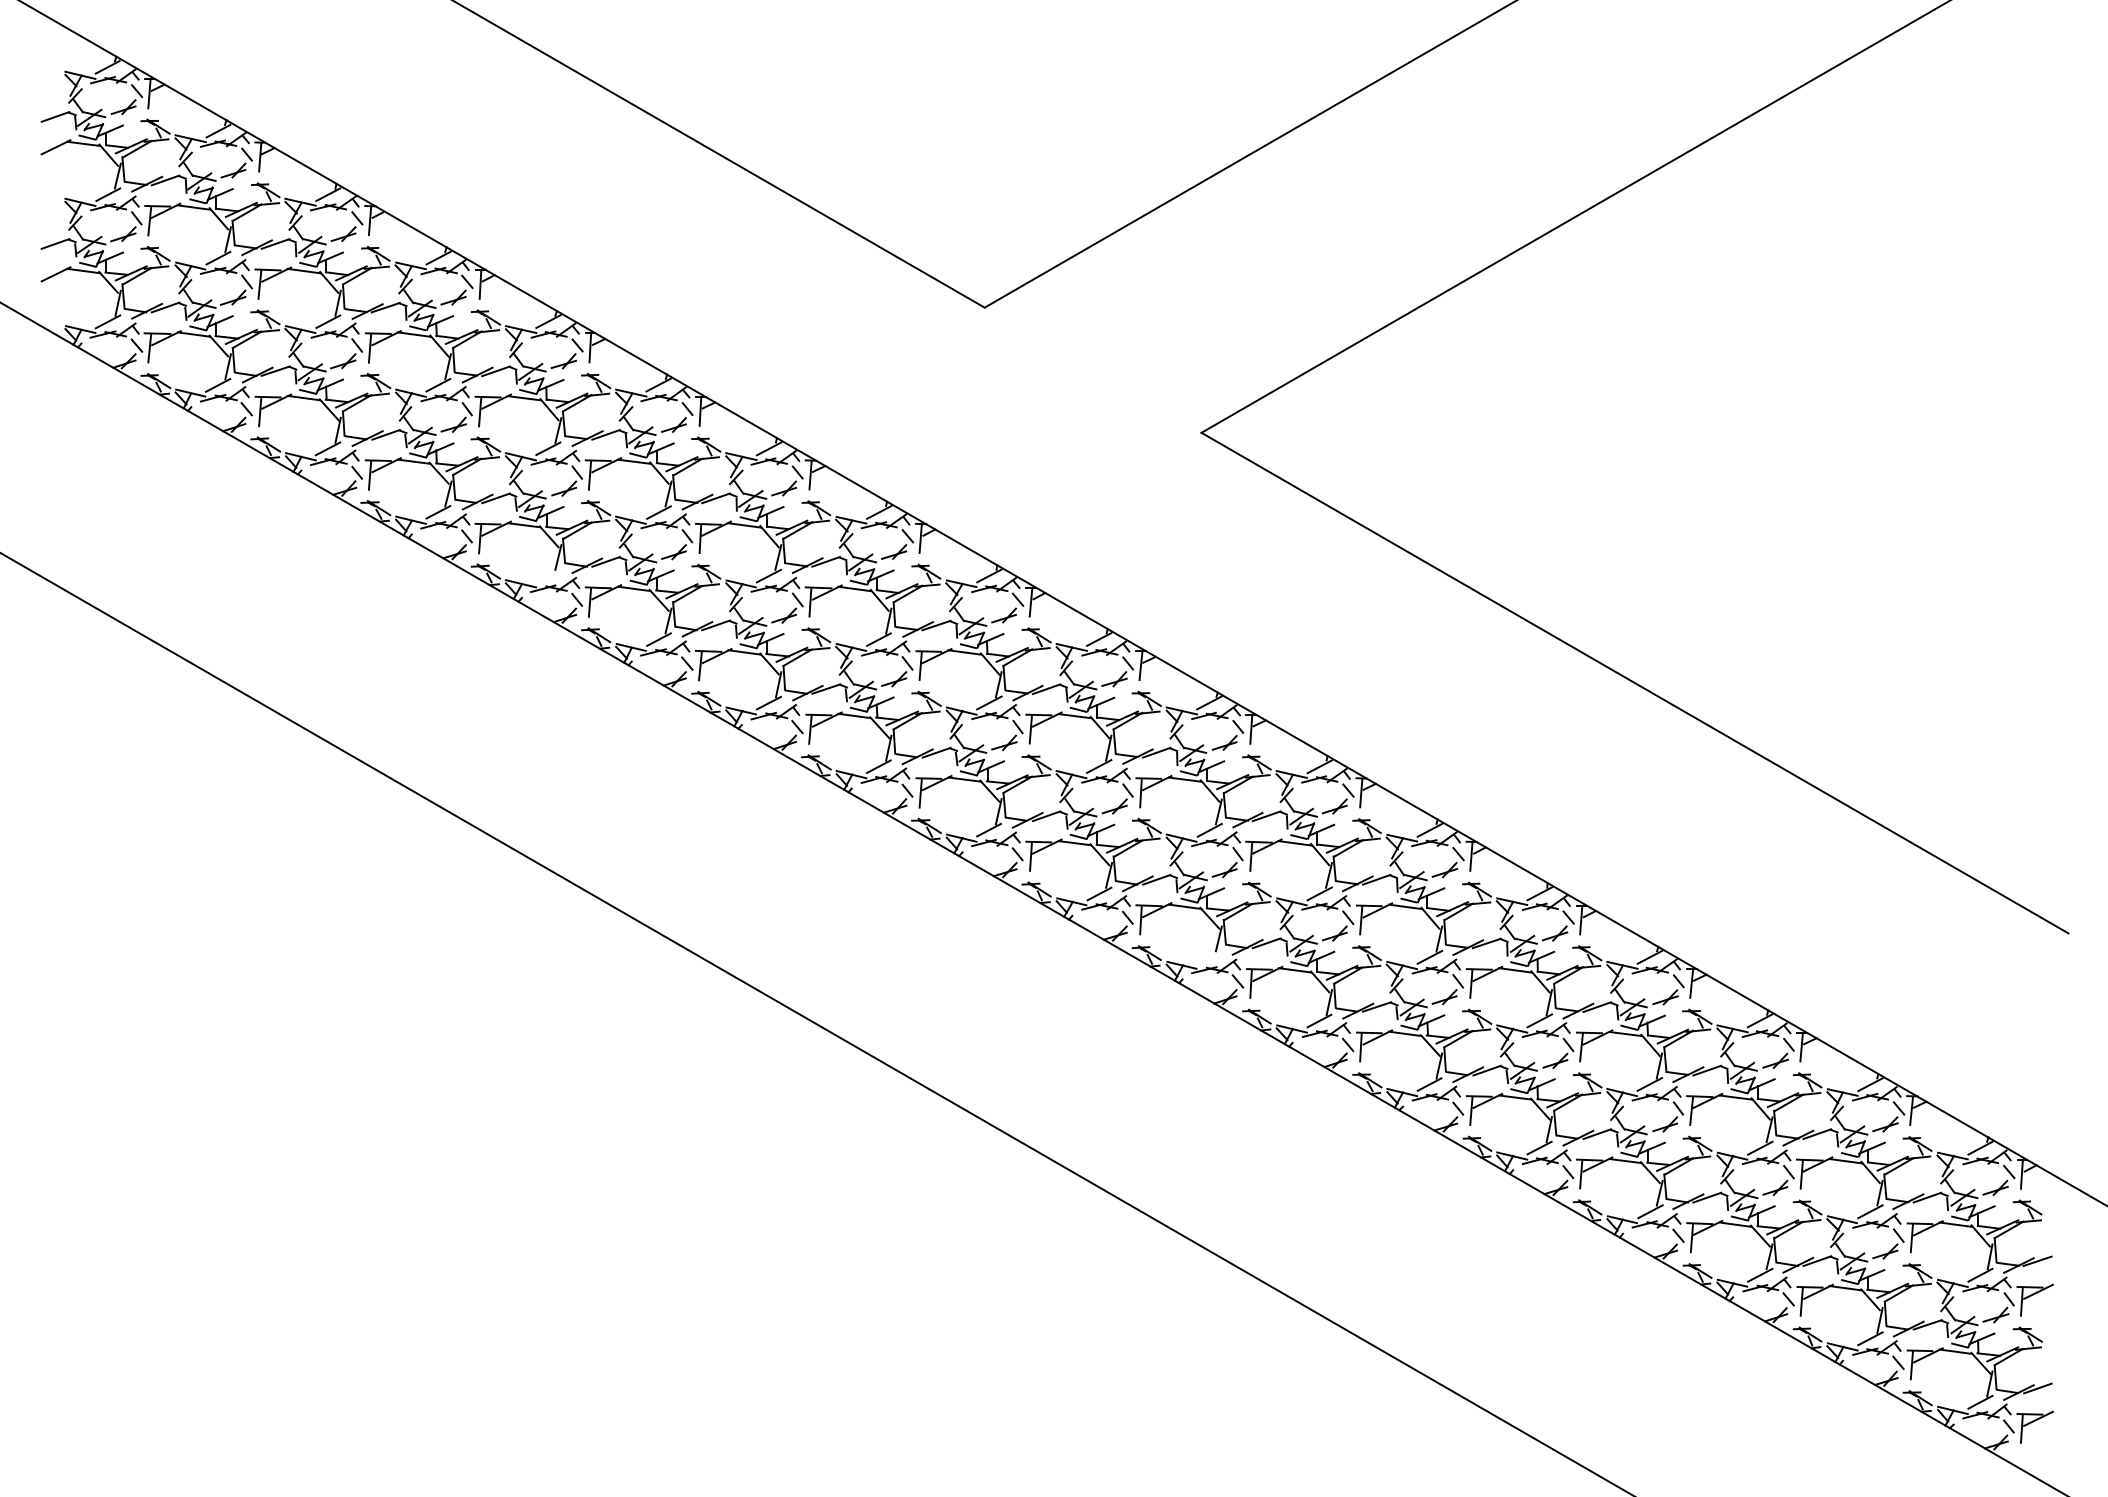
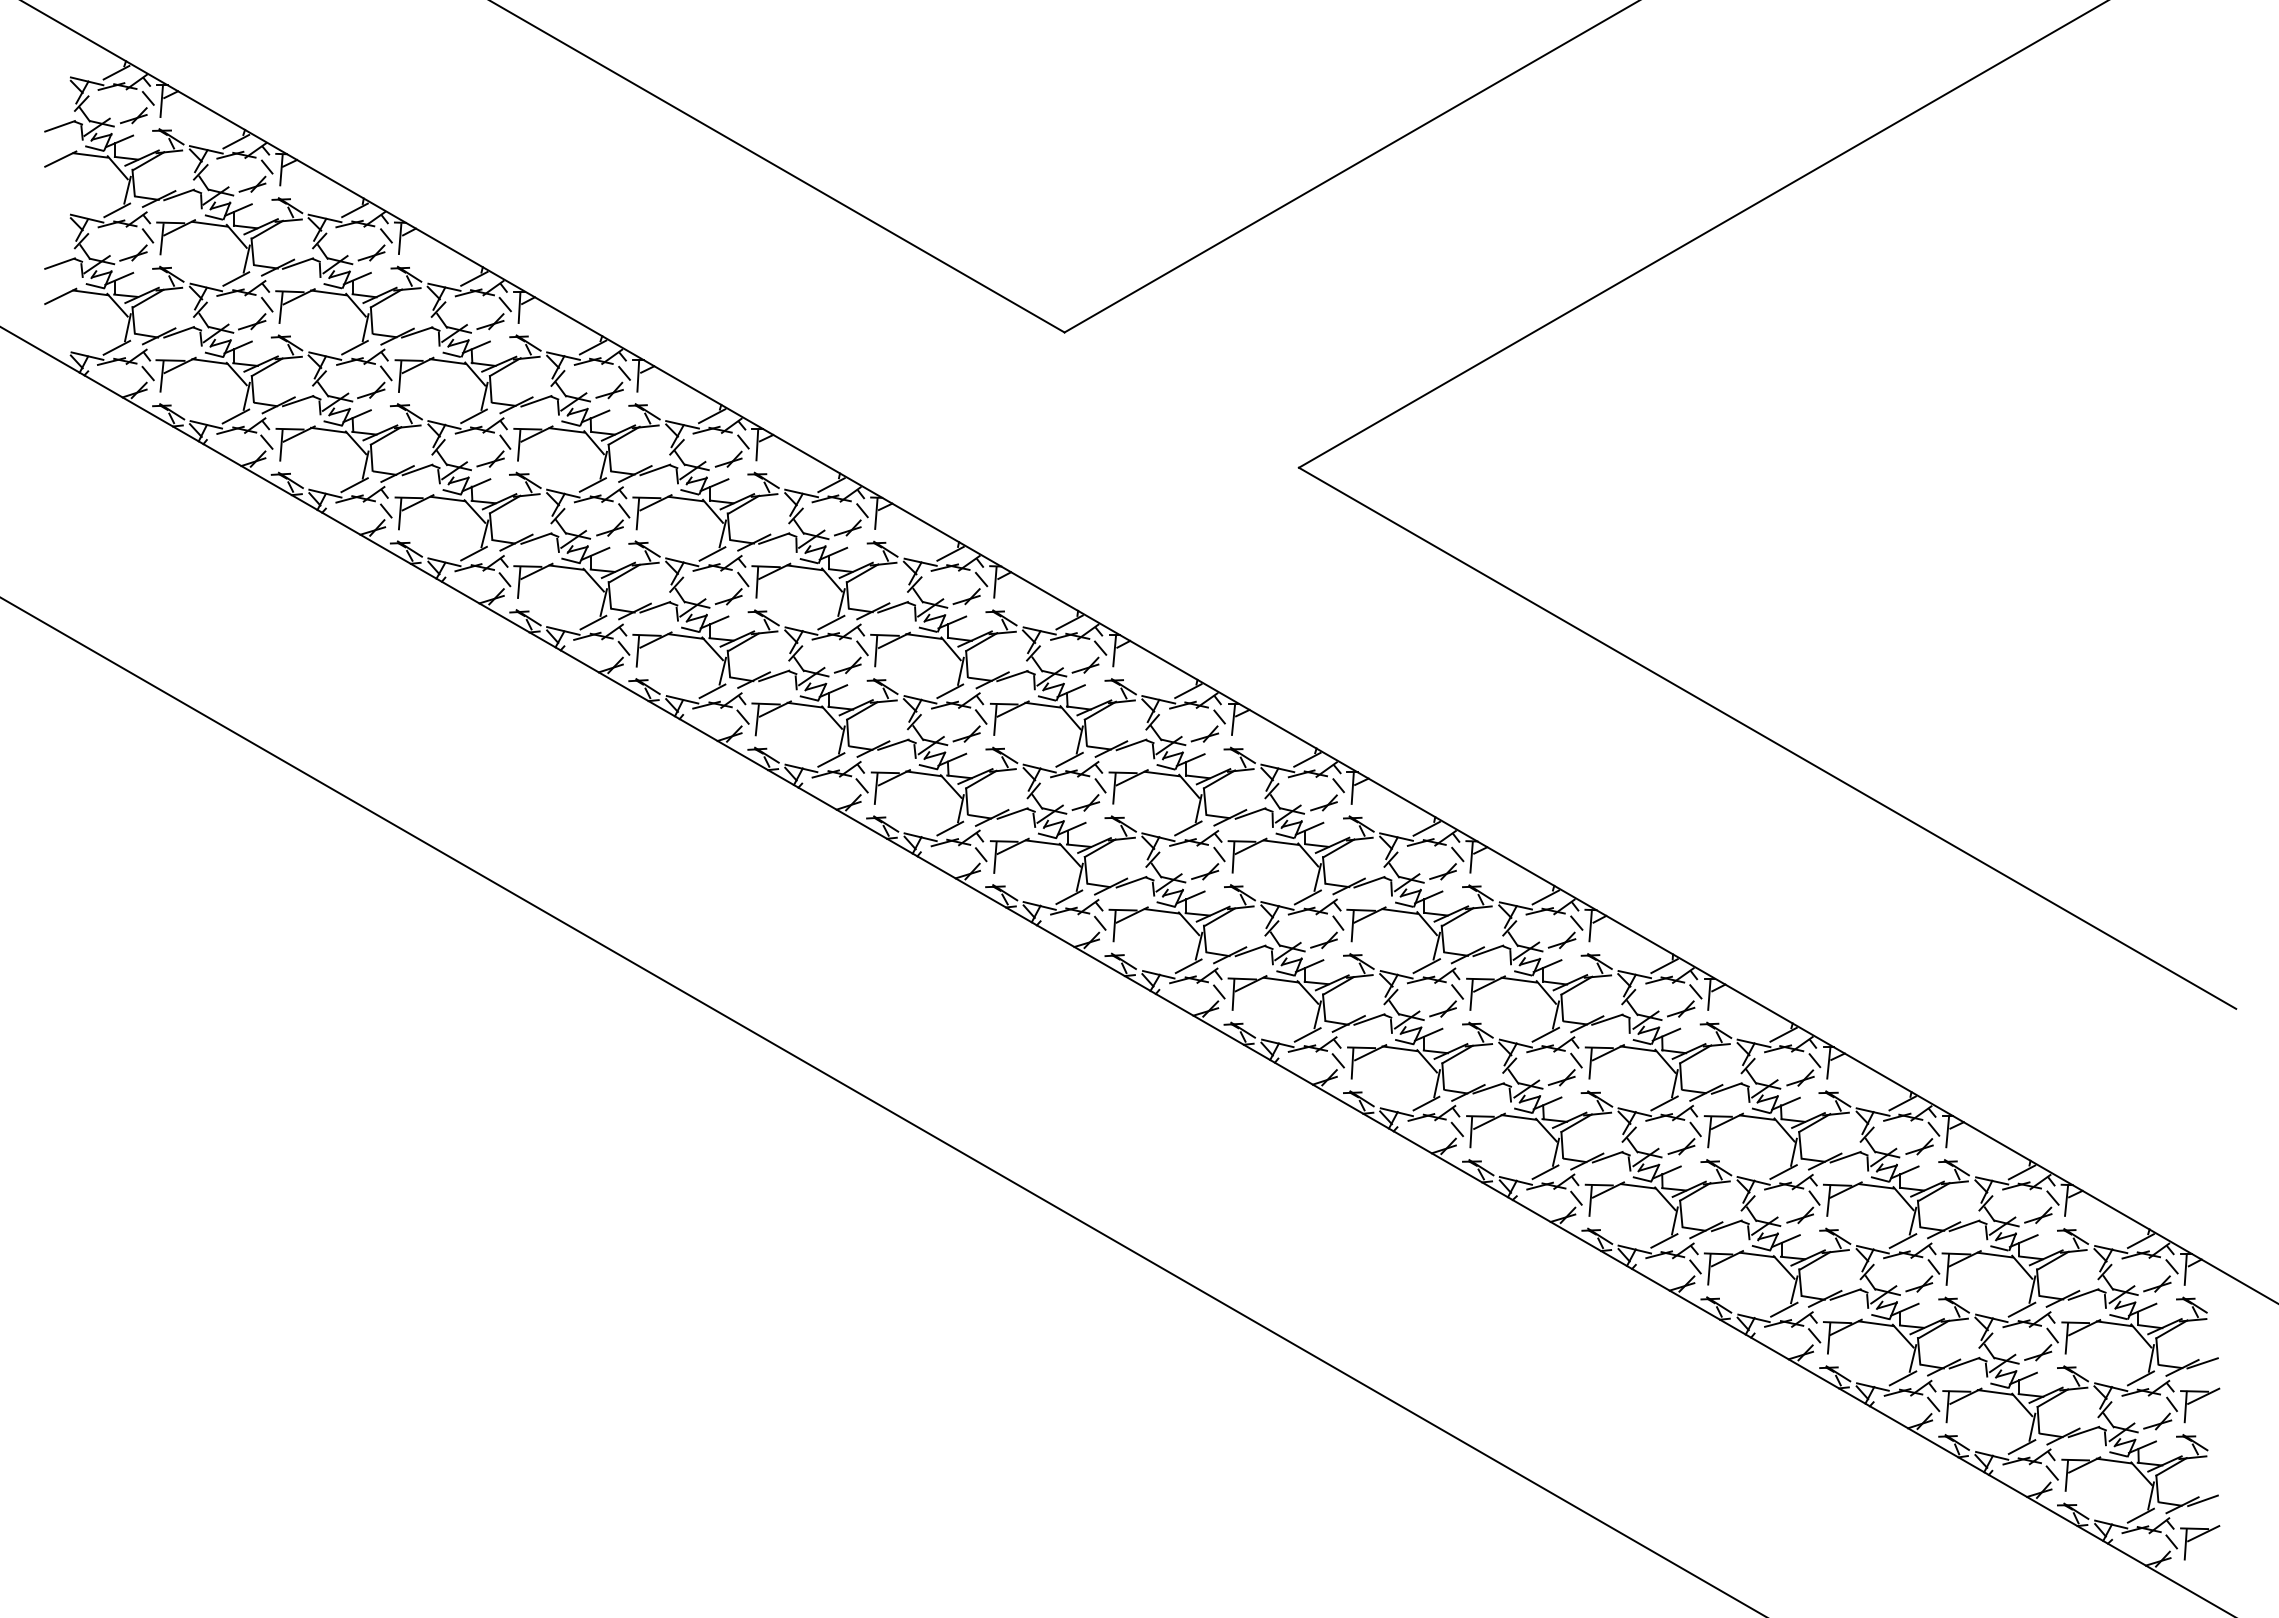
line: (548, 575) -> (593, 622), added
line: (1209, 957) -> (1307, 1034), added

